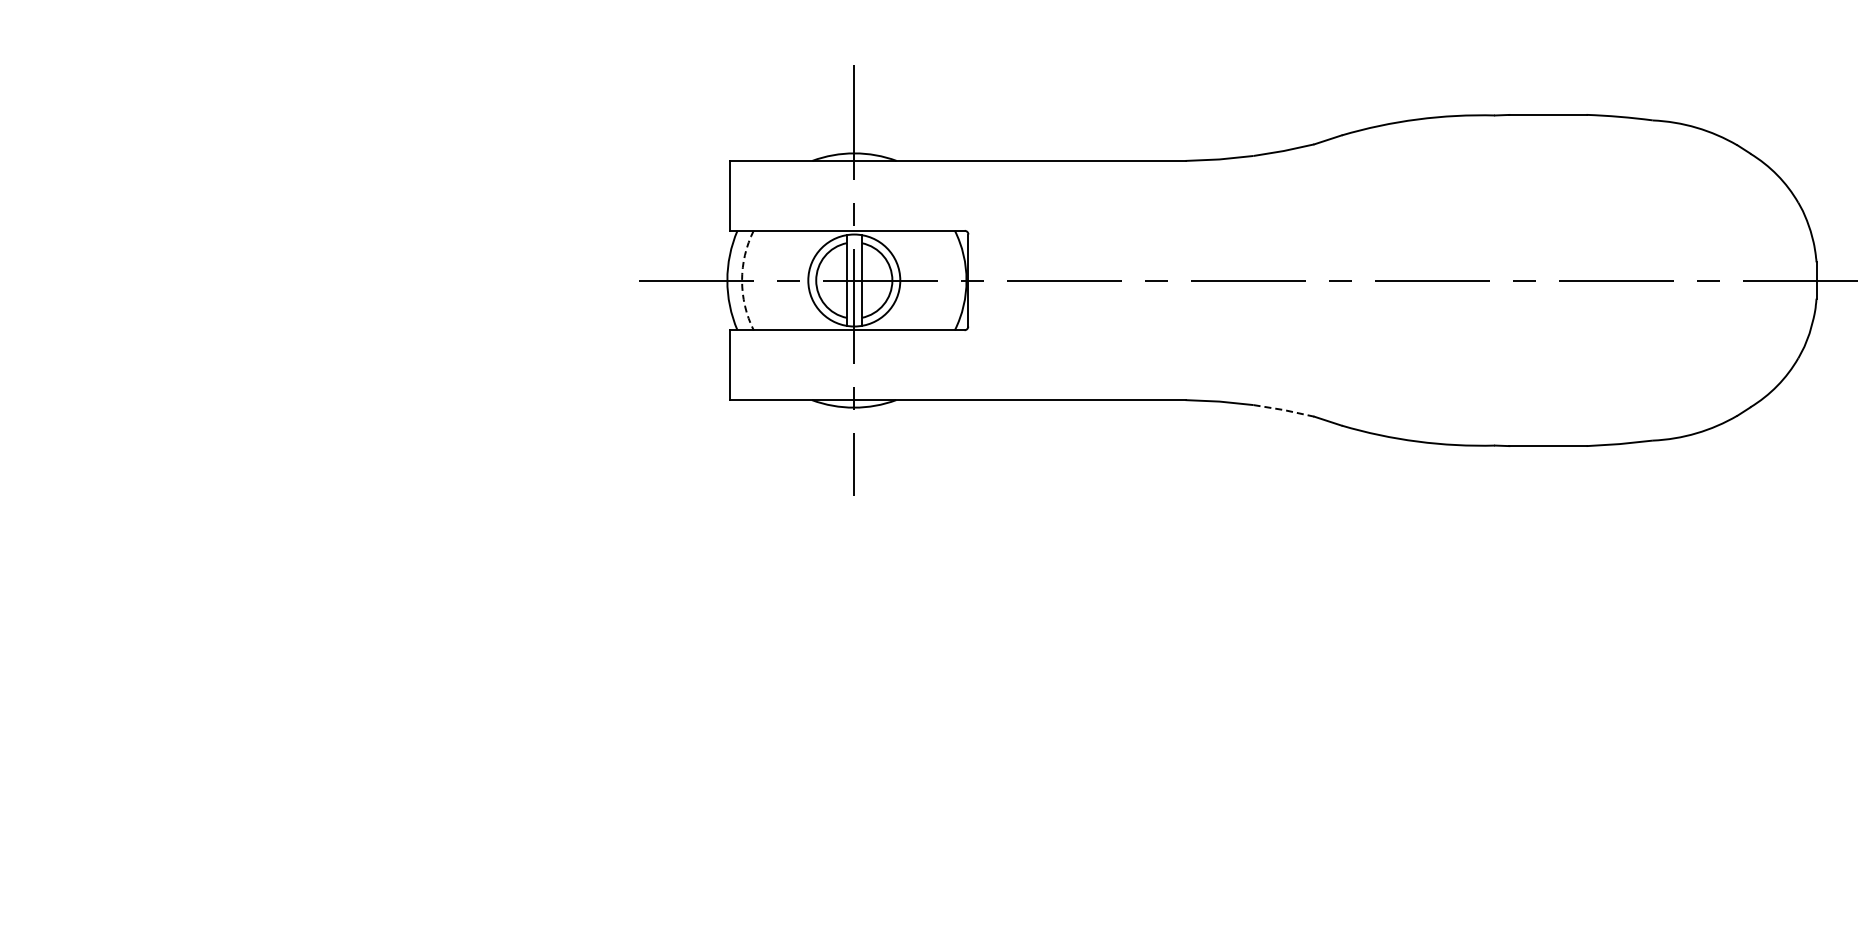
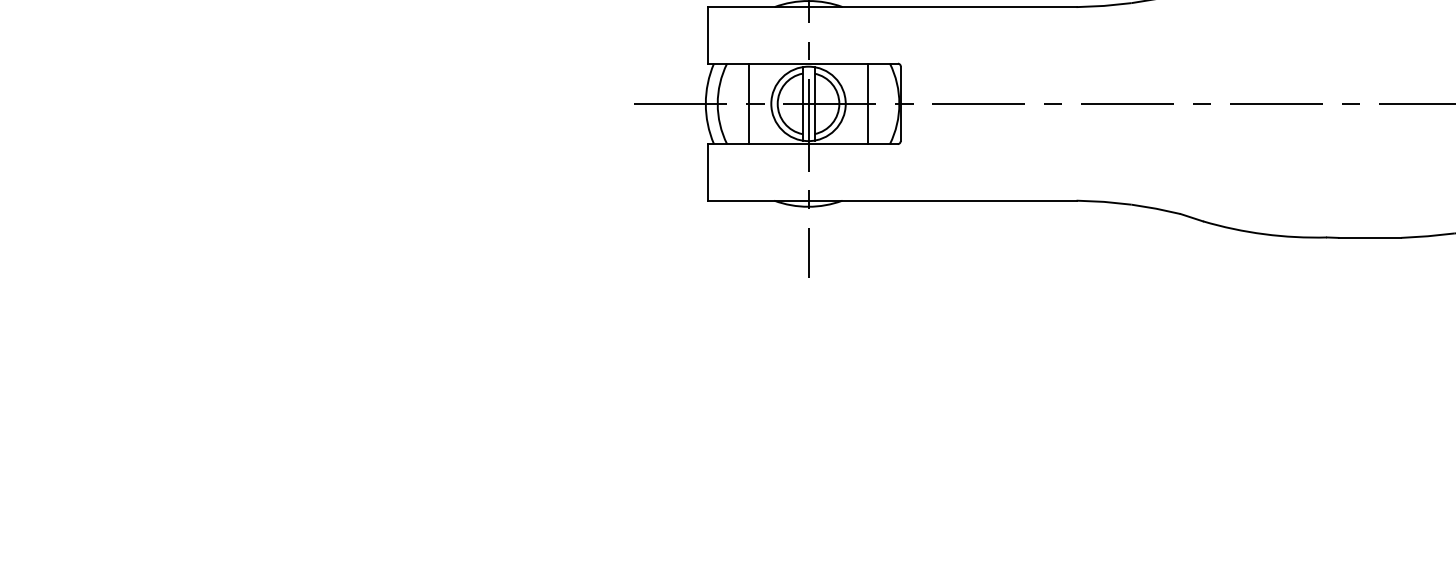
arc: (742, 280) -> (718, 103), dashed -> solid
line: (780, 280) -> (748, 103), added
line: (927, 280) -> (867, 103), added
line: (1283, 410) -> (1155, 209), dashed -> solid

